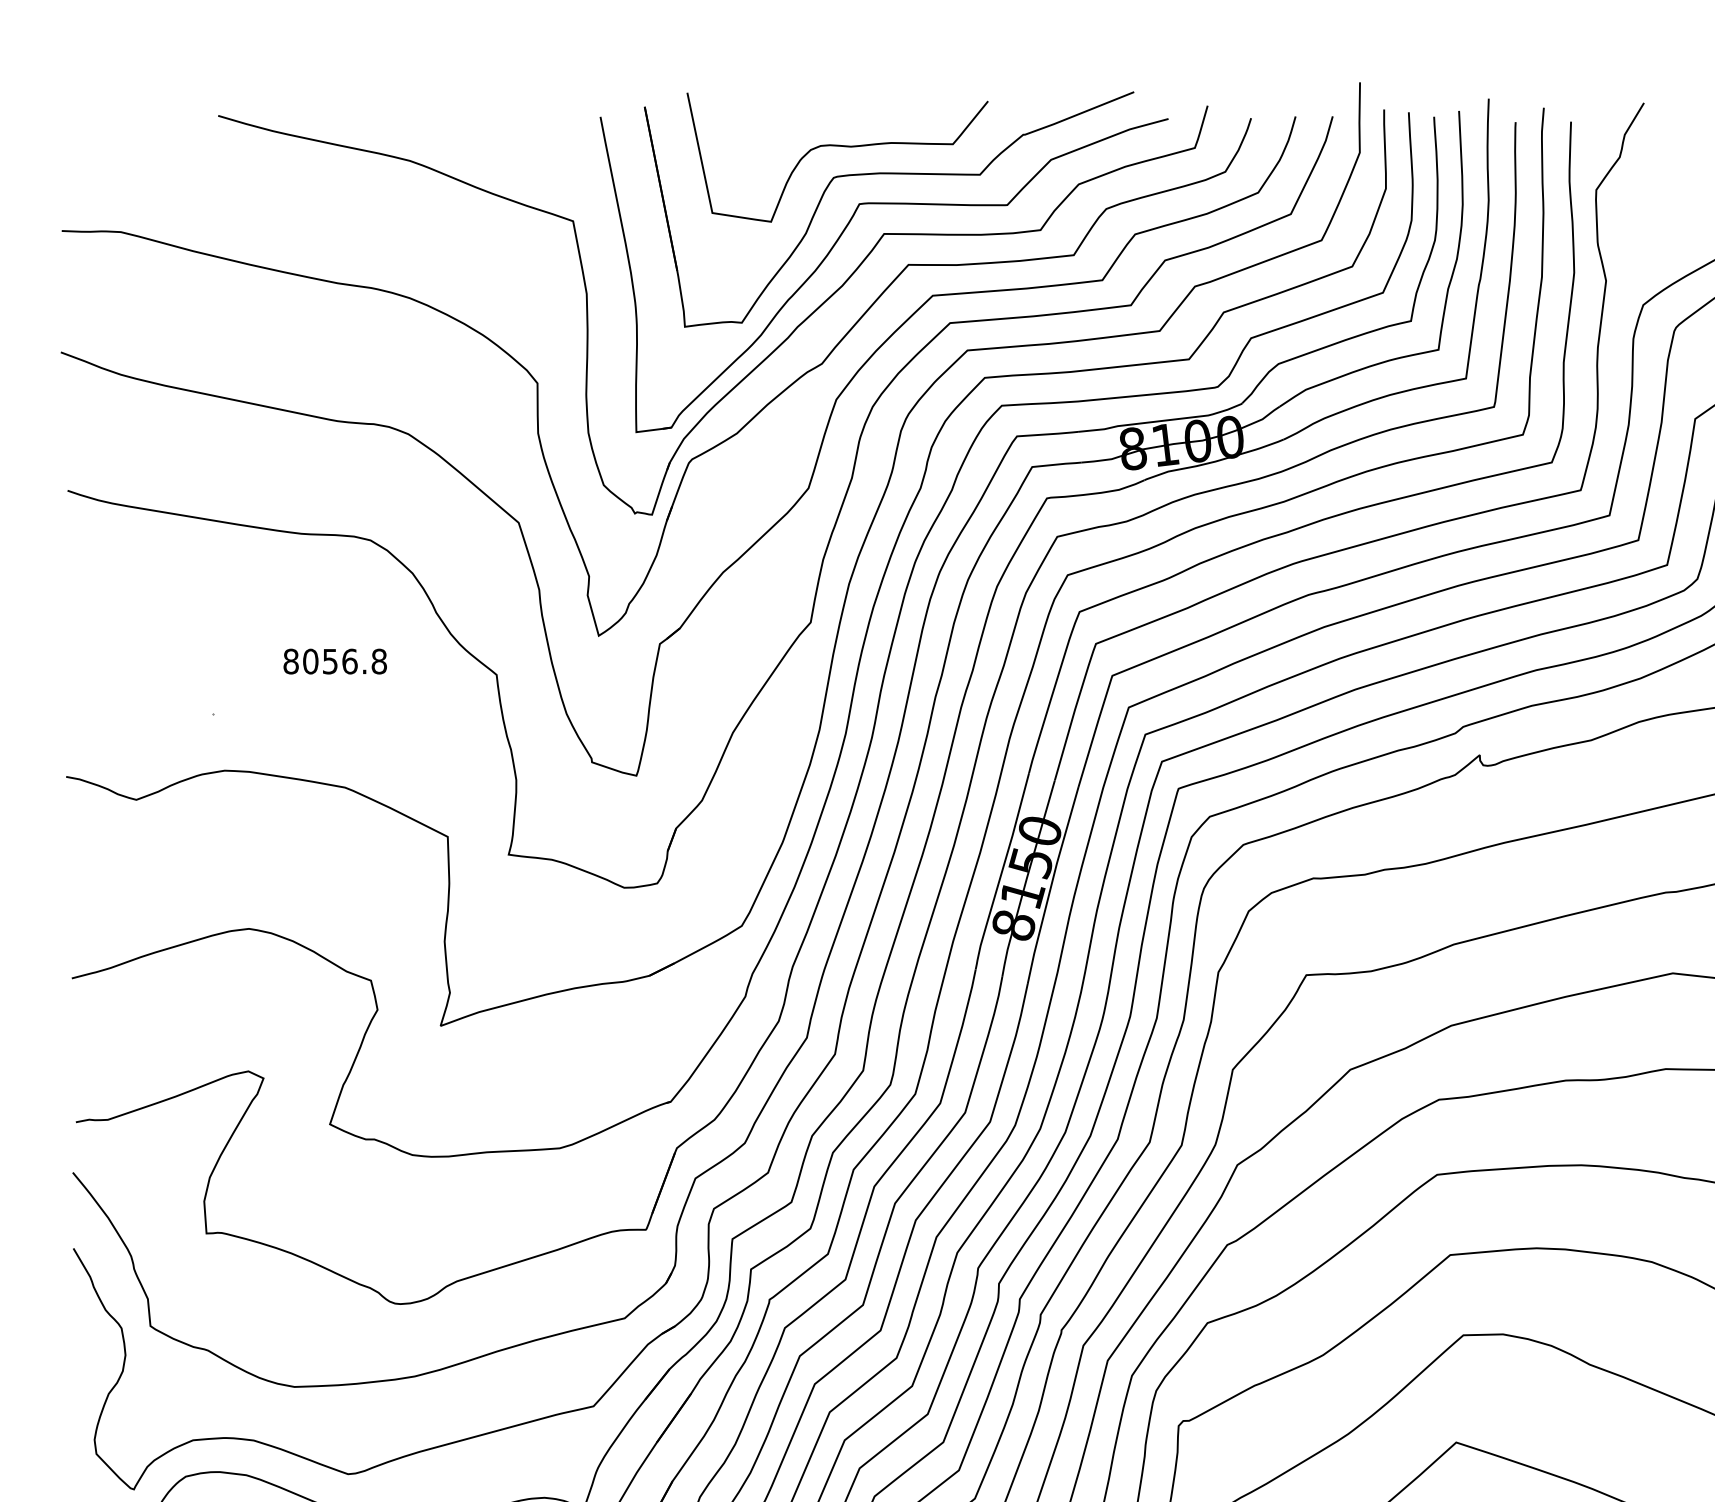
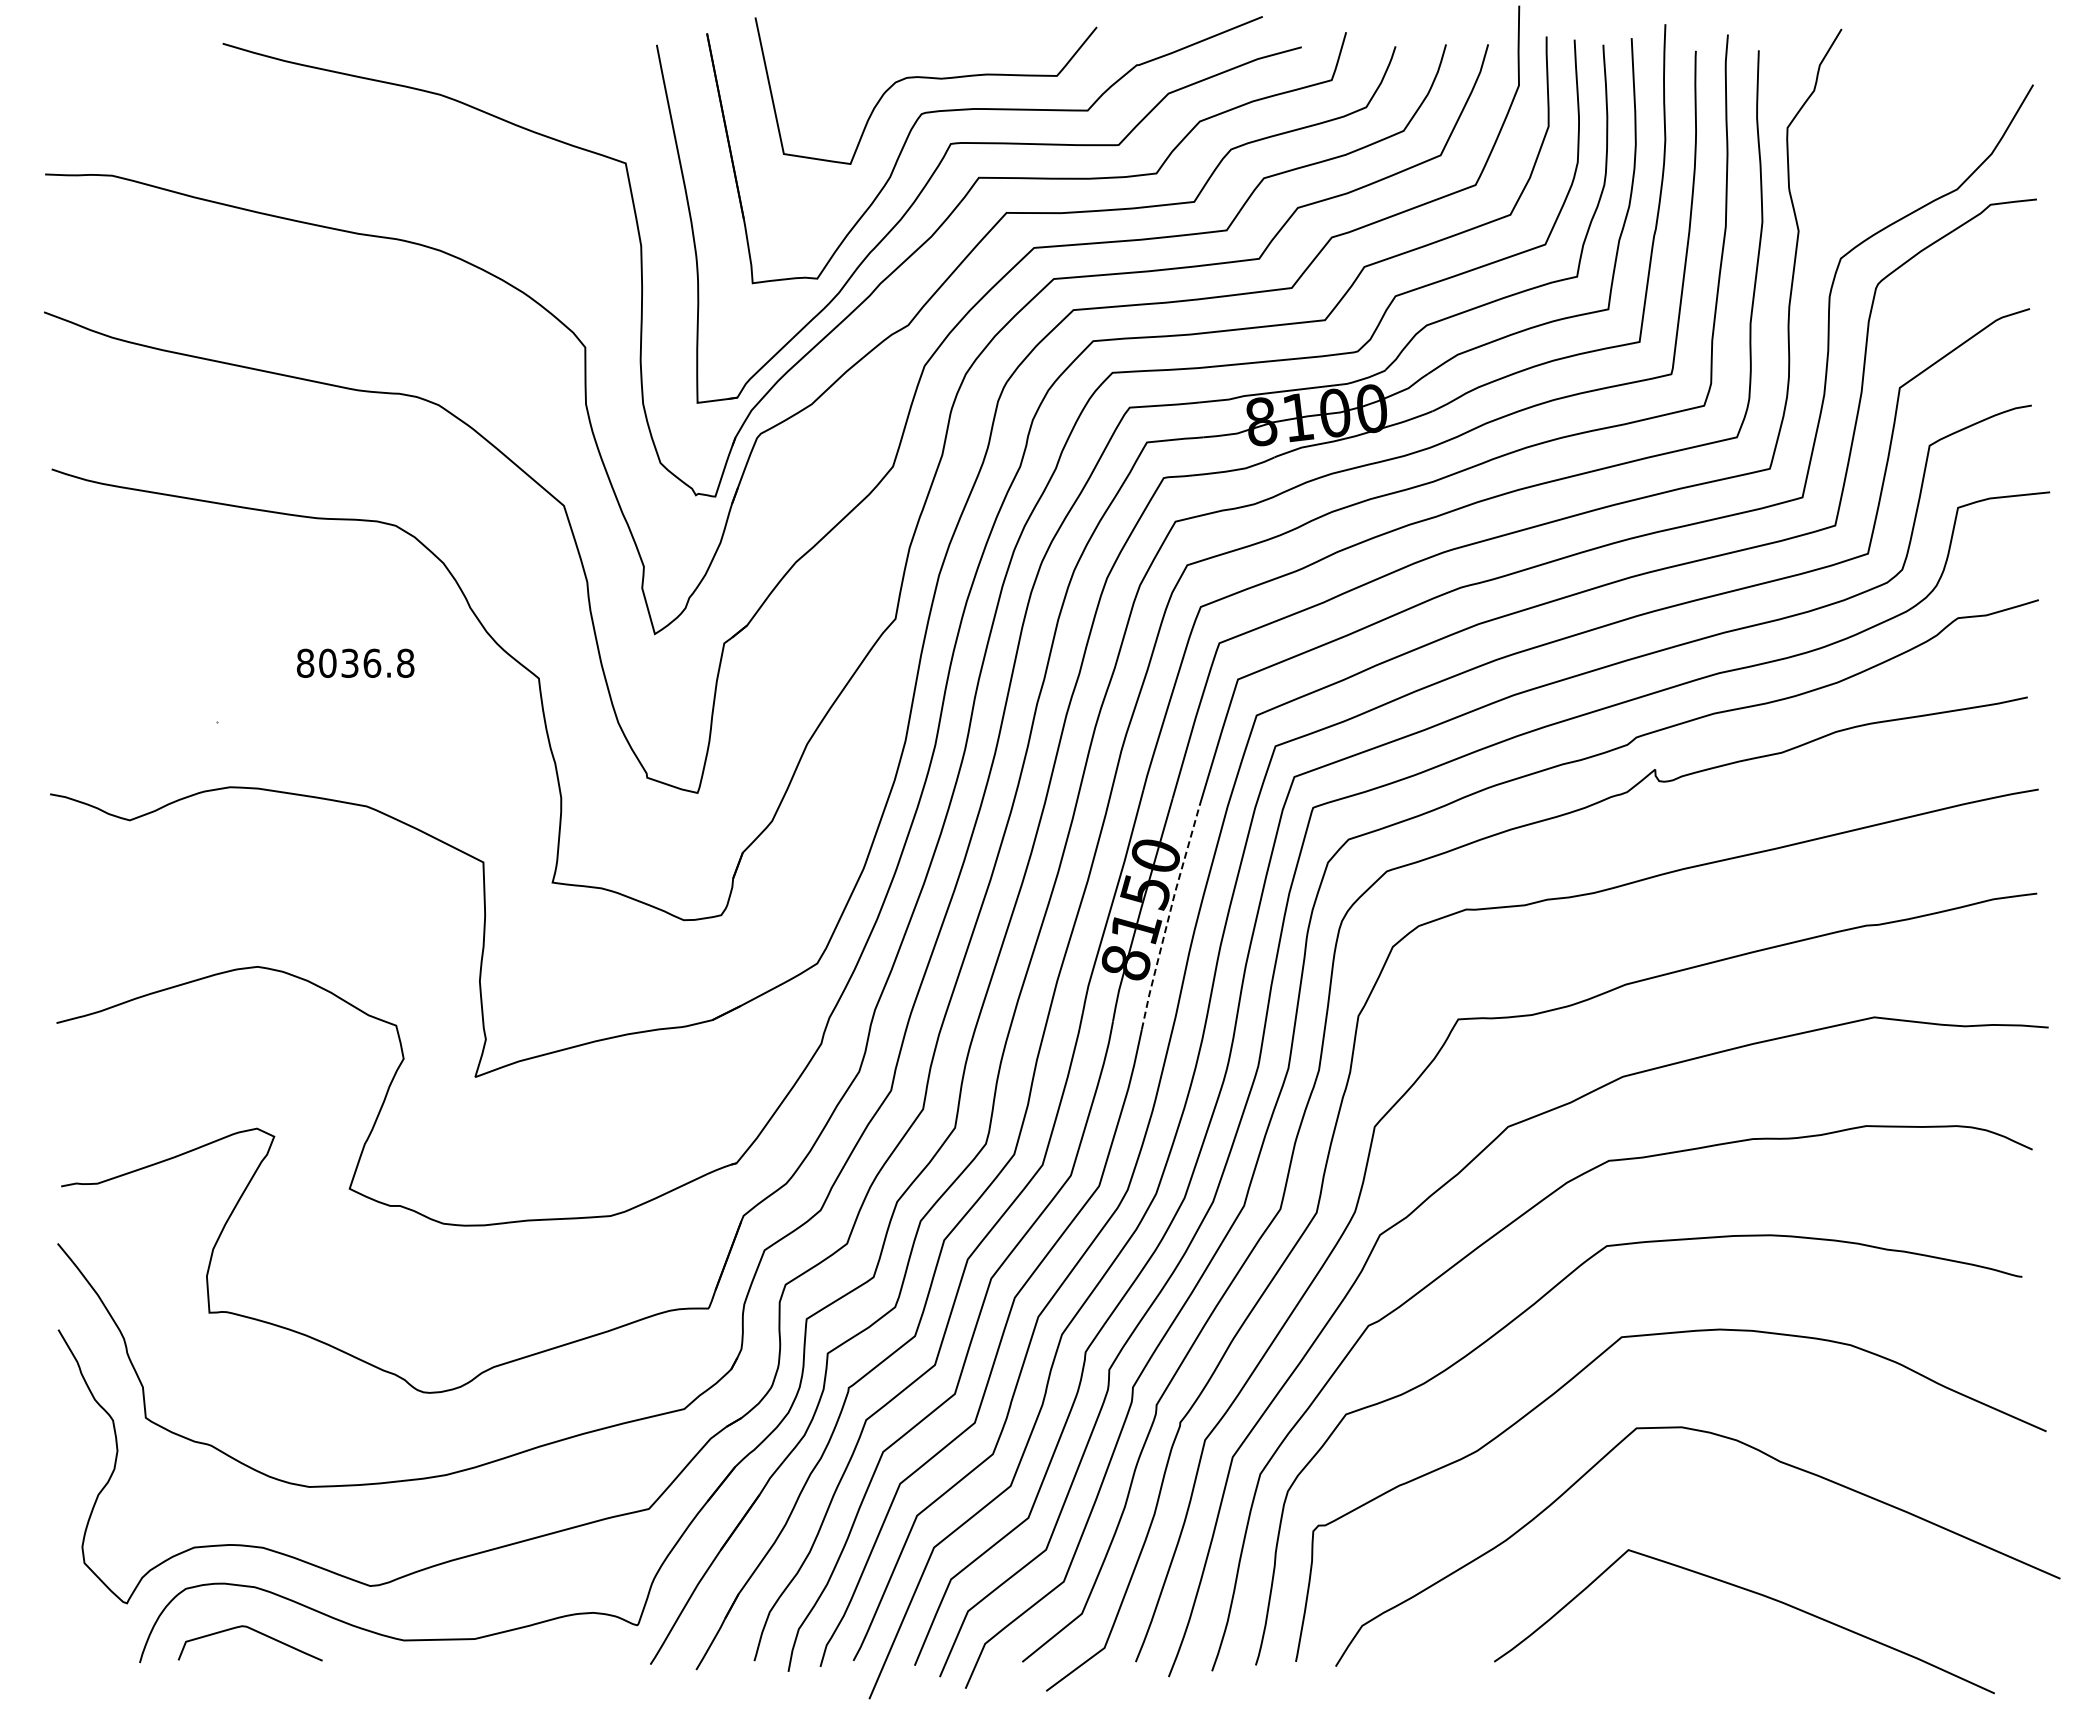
text: (330, 660) -> (350, 662), 8056.8 -> 8036.8
line: (1052, 884) -> (1169, 916), solid -> dashed

